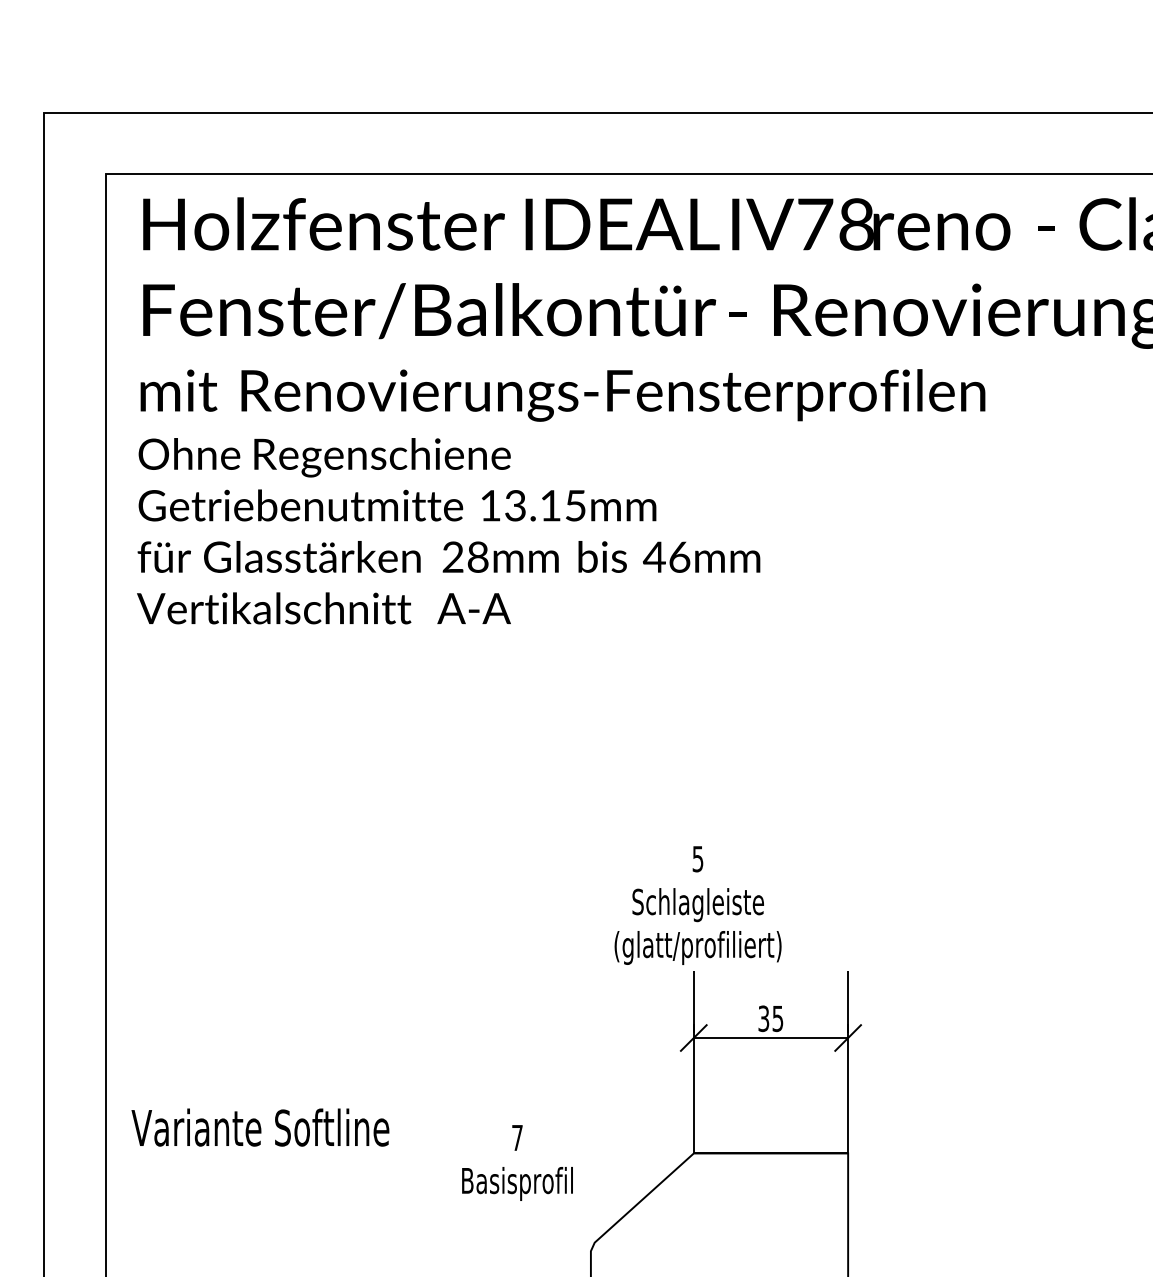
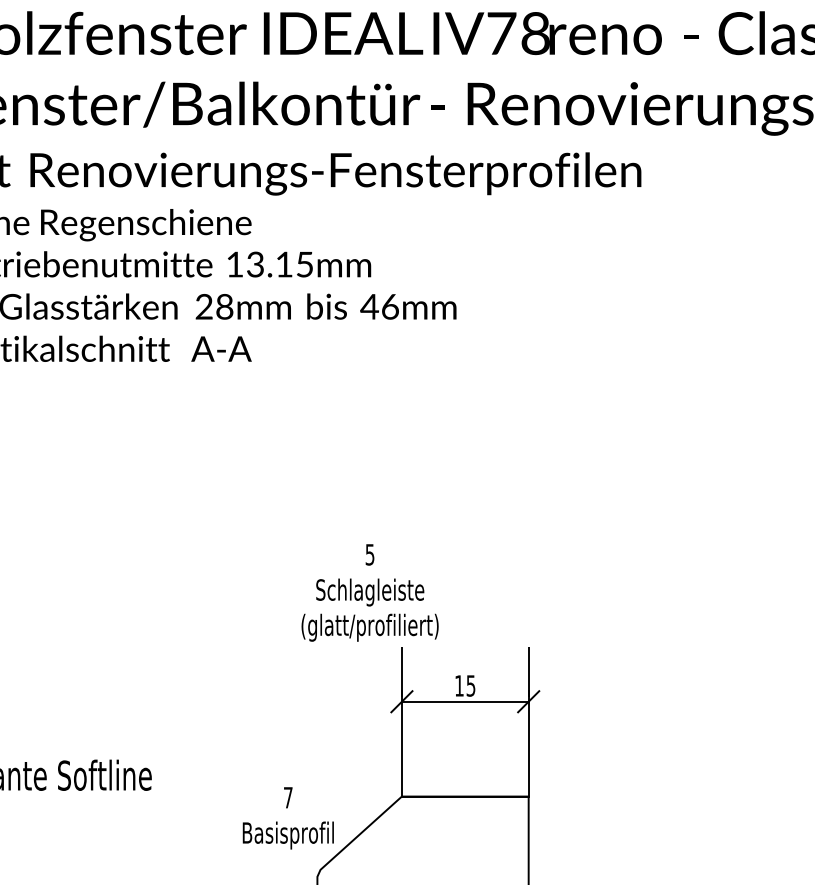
text: (697, 905) -> (369, 592), moved
text: (763, 1018) -> (459, 685), 35 -> 15
text: (517, 1162) -> (288, 817), moved

